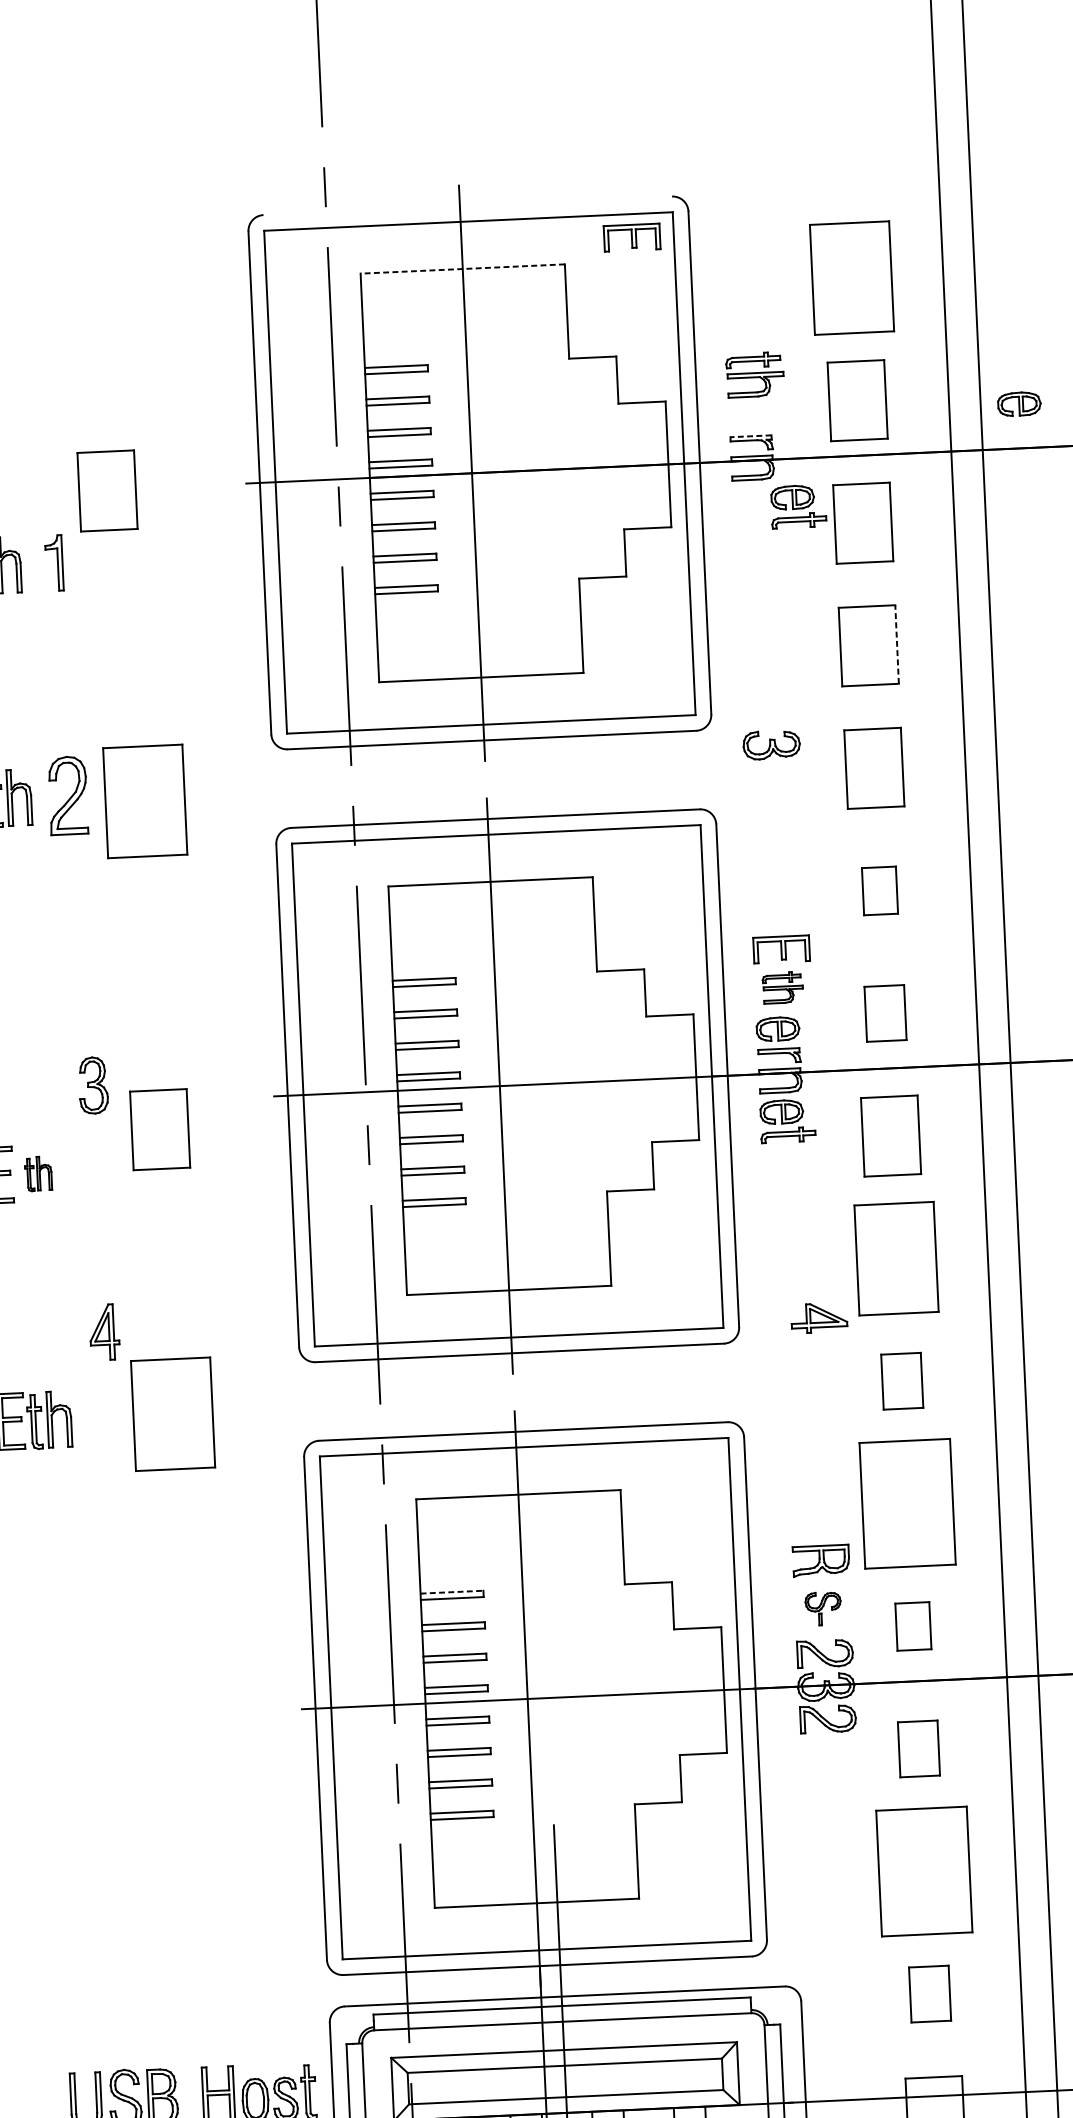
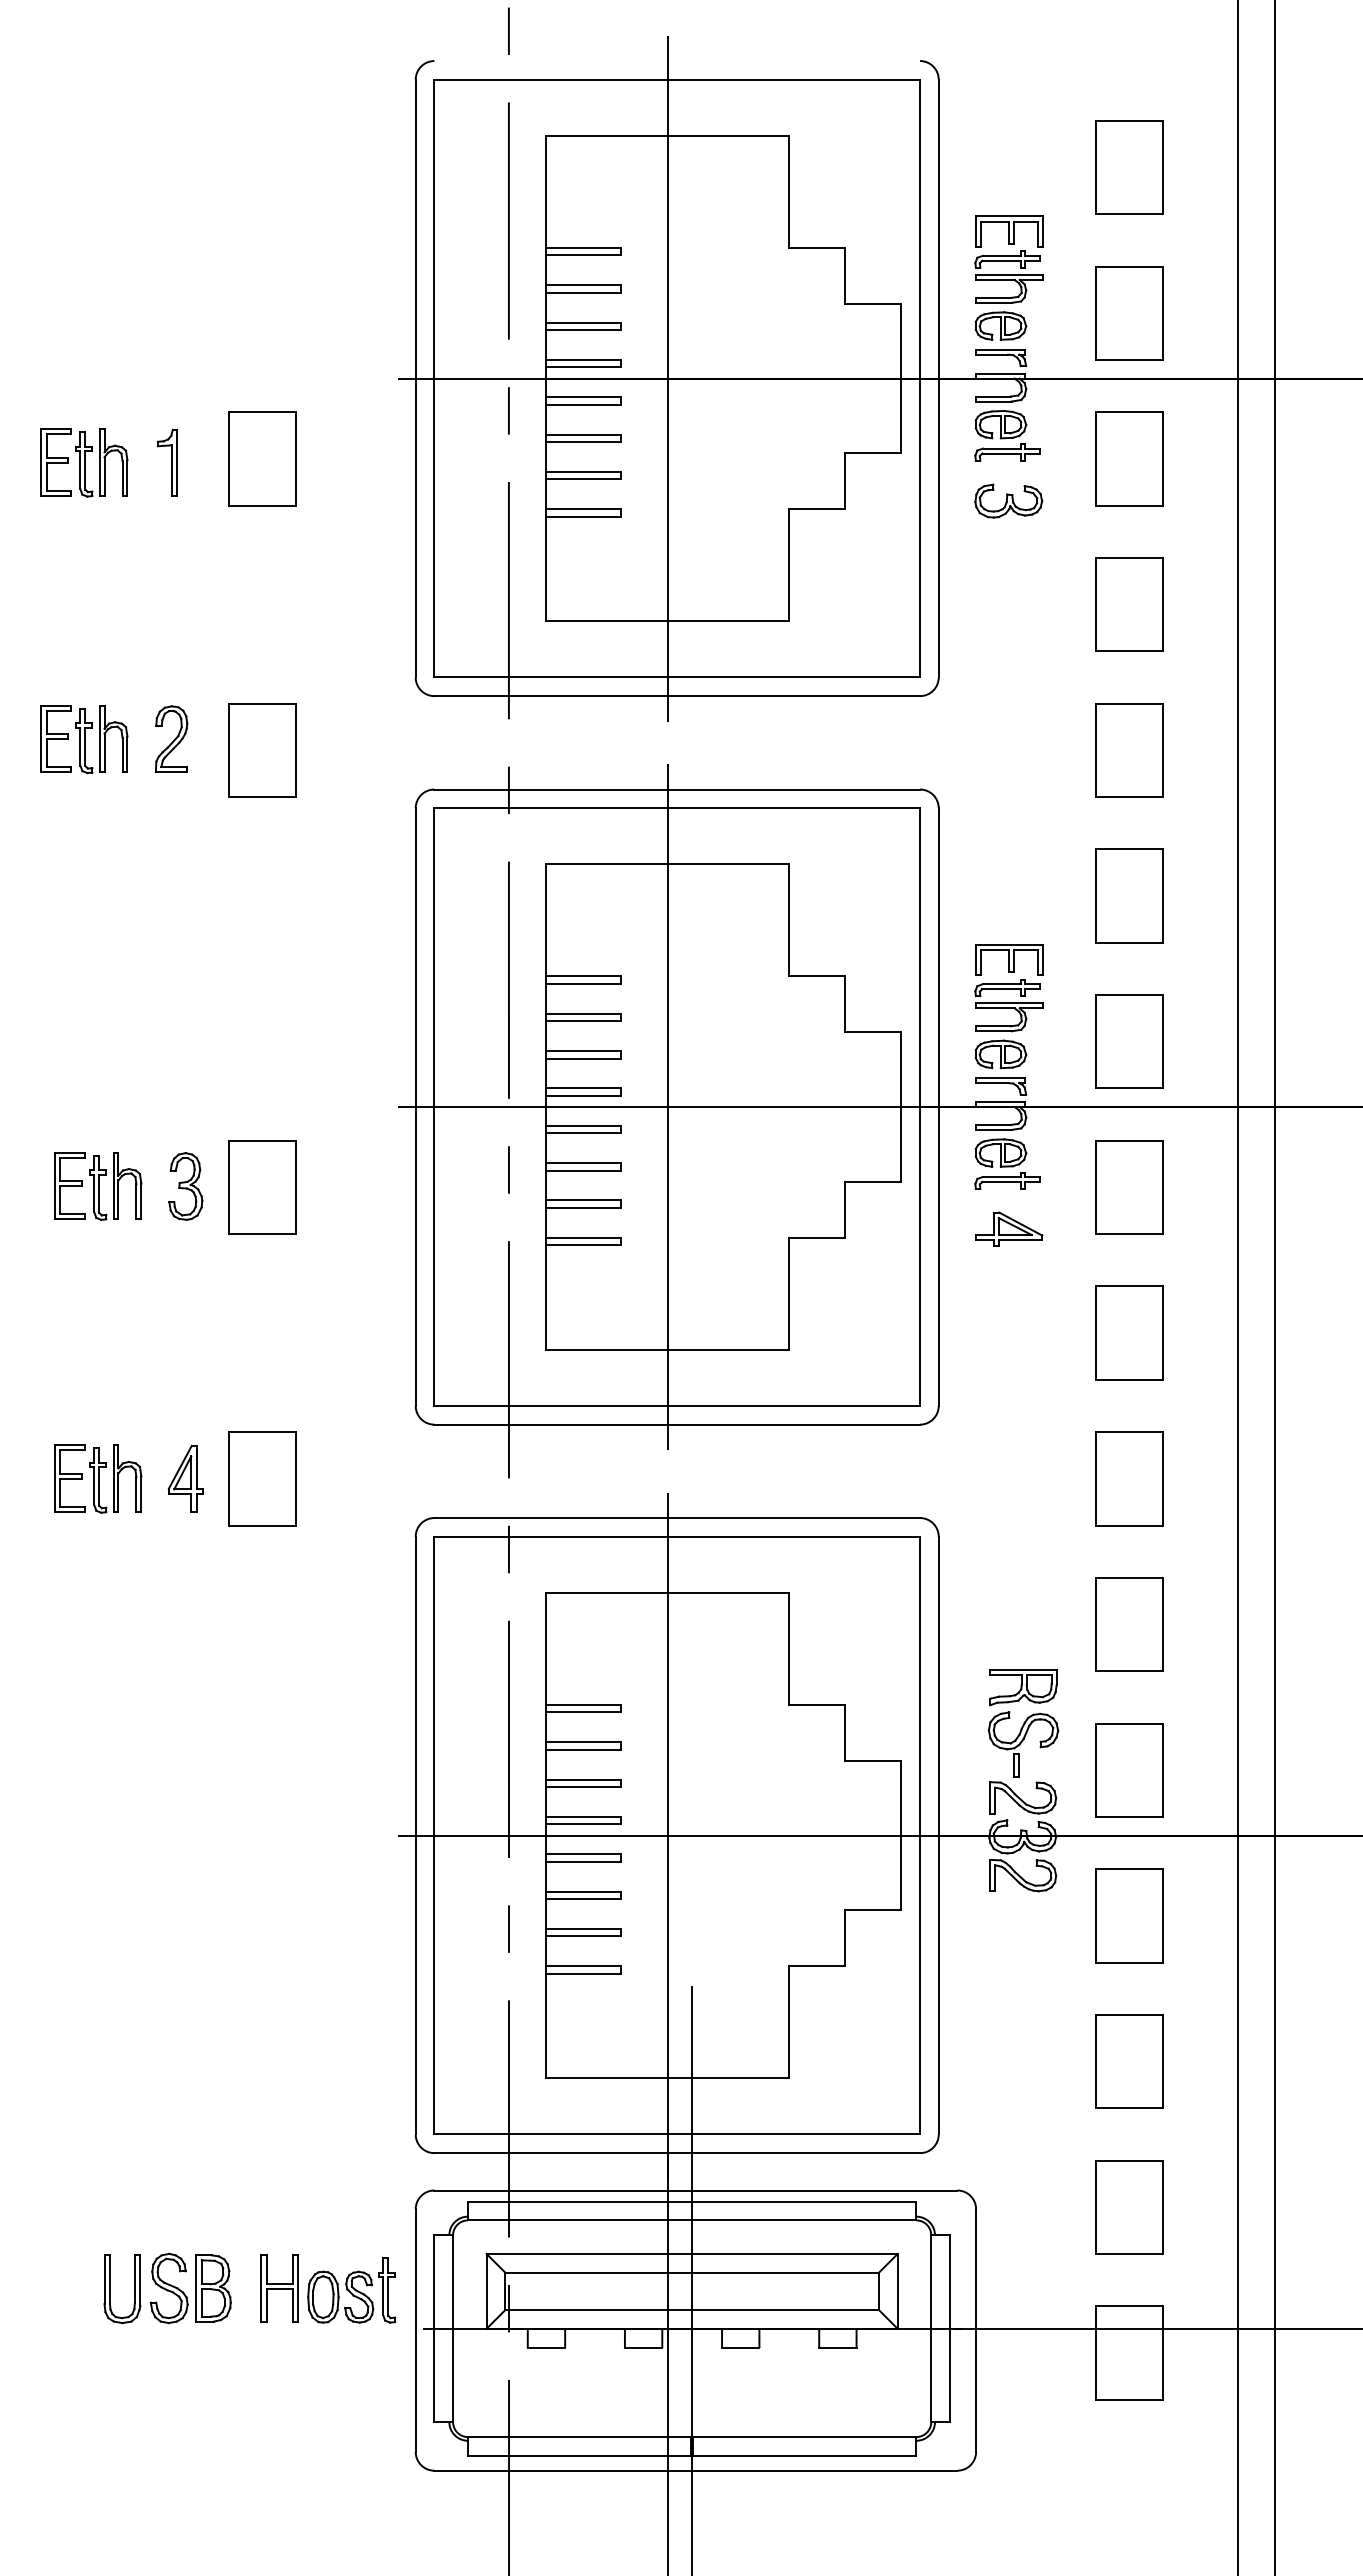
part: (632, 237) -> (1009, 231), moved
line: (462, 268) -> (667, 135), dashed -> solid
part: (852, 278) -> (1129, 167), size x0.71
part: (1019, 403) -> (1000, 325), moved
line: (750, 436) -> (1000, 349), dashed -> solid
part: (107, 490) -> (262, 458), moved
part: (798, 506) -> (1007, 435), moved
line: (896, 644) -> (1162, 604), dashed -> solid
part: (771, 744) -> (1008, 500), moved
part: (68, 795) -> (171, 738), size x0.71
part: (145, 801) -> (262, 750), size x0.71
part: (880, 890) -> (1129, 895), size x1.67
part: (782, 987) -> (1008, 1005), size x1.43
part: (885, 1013) -> (1129, 1041), size x1.43
part: (93, 1085) -> (185, 1186), moved
part: (160, 1129) -> (262, 1187), moved
part: (38, 1174) -> (115, 1186), size x1.67
part: (896, 1258) -> (1129, 1332), size x0.71
part: (819, 1317) -> (1009, 1228), moved
part: (104, 1332) -> (185, 1478), moved
part: (902, 1380) -> (1129, 1478), size x1.43
part: (173, 1414) -> (262, 1478), size x0.71
part: (907, 1503) -> (1129, 1624), size x0.62
line: (452, 1591) -> (584, 1704), dashed -> solid
part: (823, 1608) -> (1023, 1744), size x1.67
part: (913, 1626) -> (1129, 1770), size x1.67
part: (919, 1748) -> (1129, 1915), size x1.43
part: (924, 1871) -> (1129, 2061), size x0.62
part: (930, 1994) -> (1129, 2207), size x1.43

